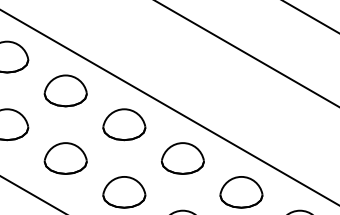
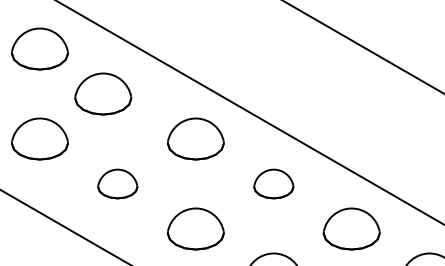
part: (65, 90) -> (102, 93), moved
part: (65, 158) -> (117, 184), size x0.7
part: (182, 158) -> (273, 184), size x0.7

